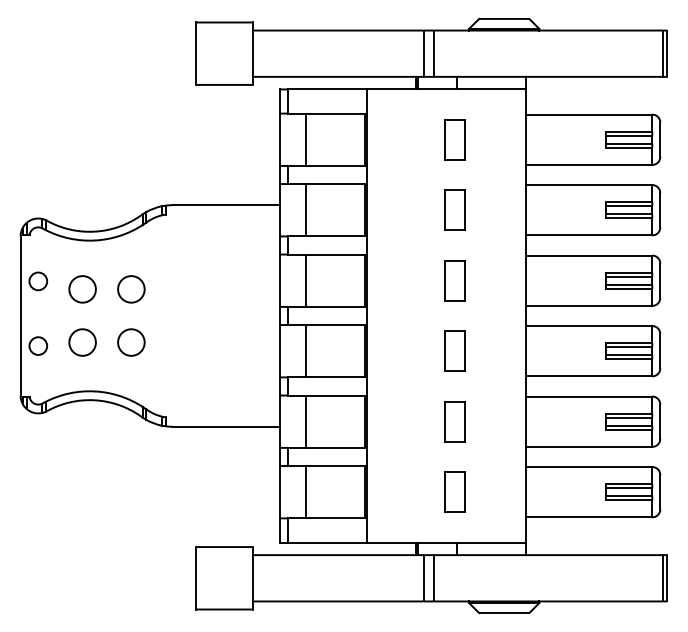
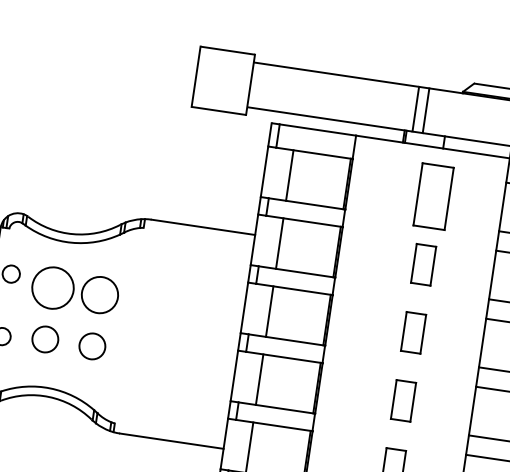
part: (454, 139) -> (433, 196), size x1.6
circle: (82, 289) -> (52, 288), size x1.6
circle: (131, 289) -> (100, 295), size x1.4

